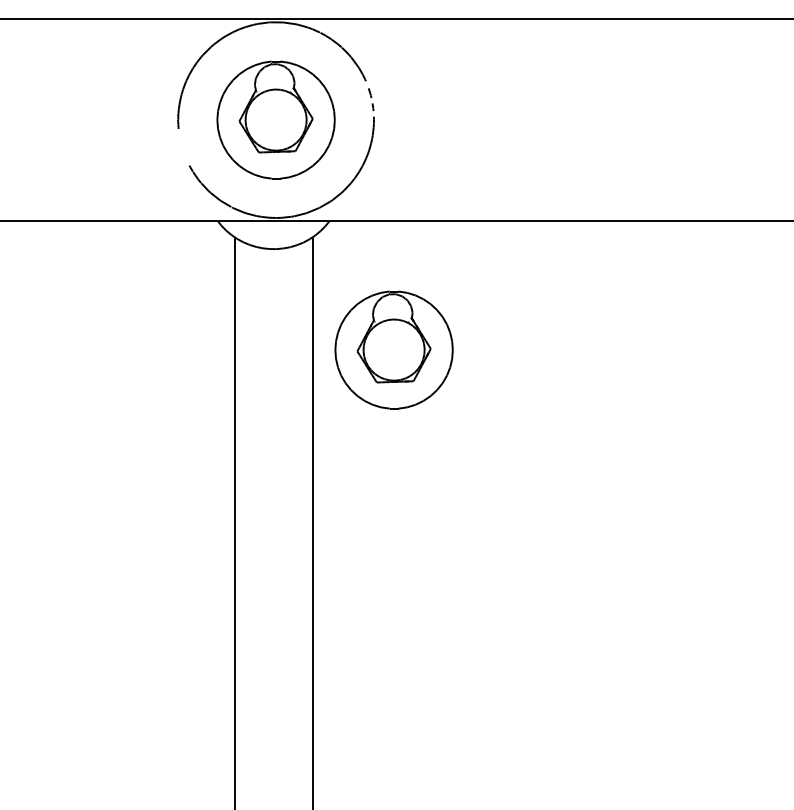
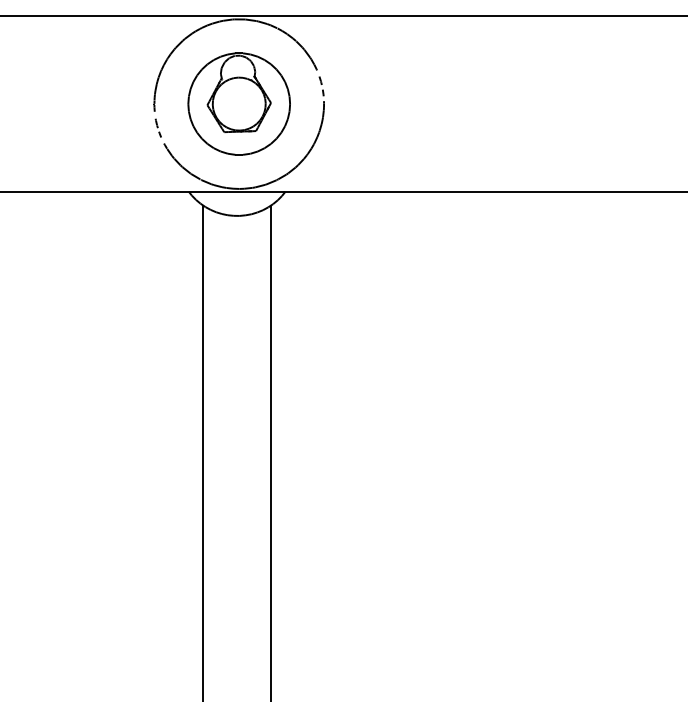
part: (182, 147) -> (158, 127), added
part: (393, 349) -> (340, 302), removed

